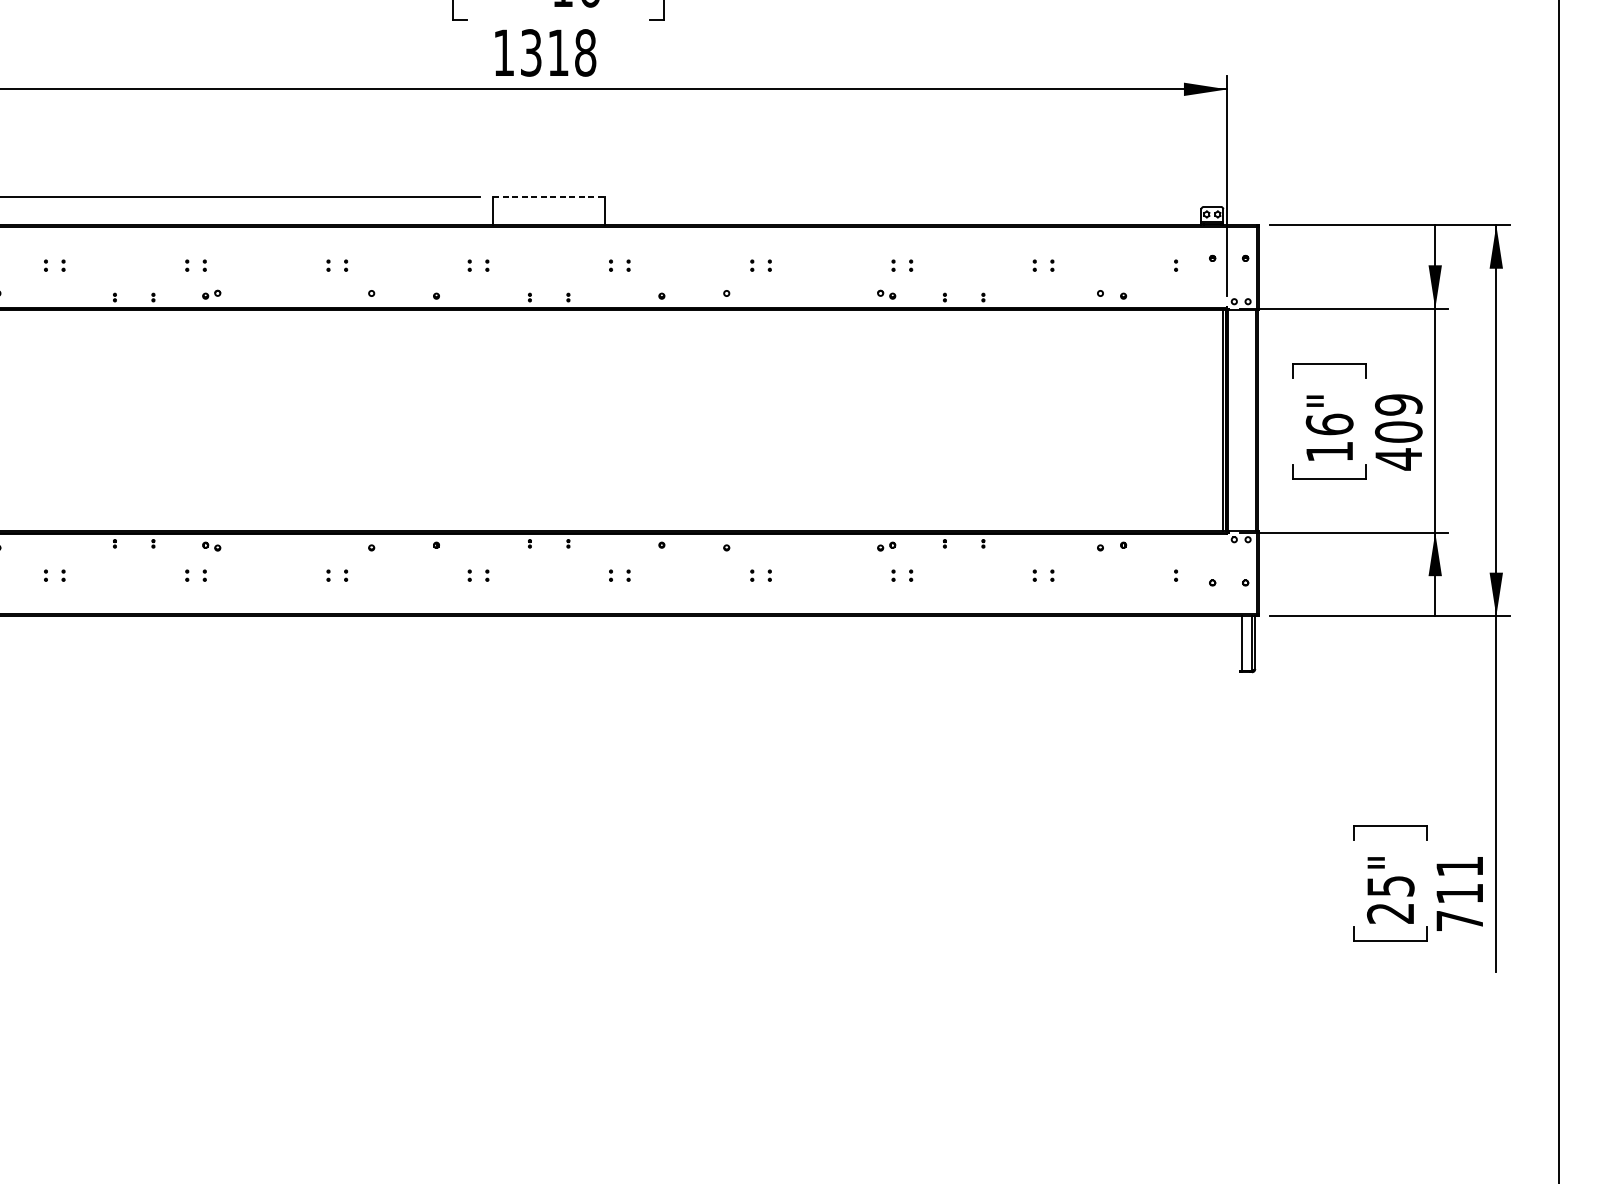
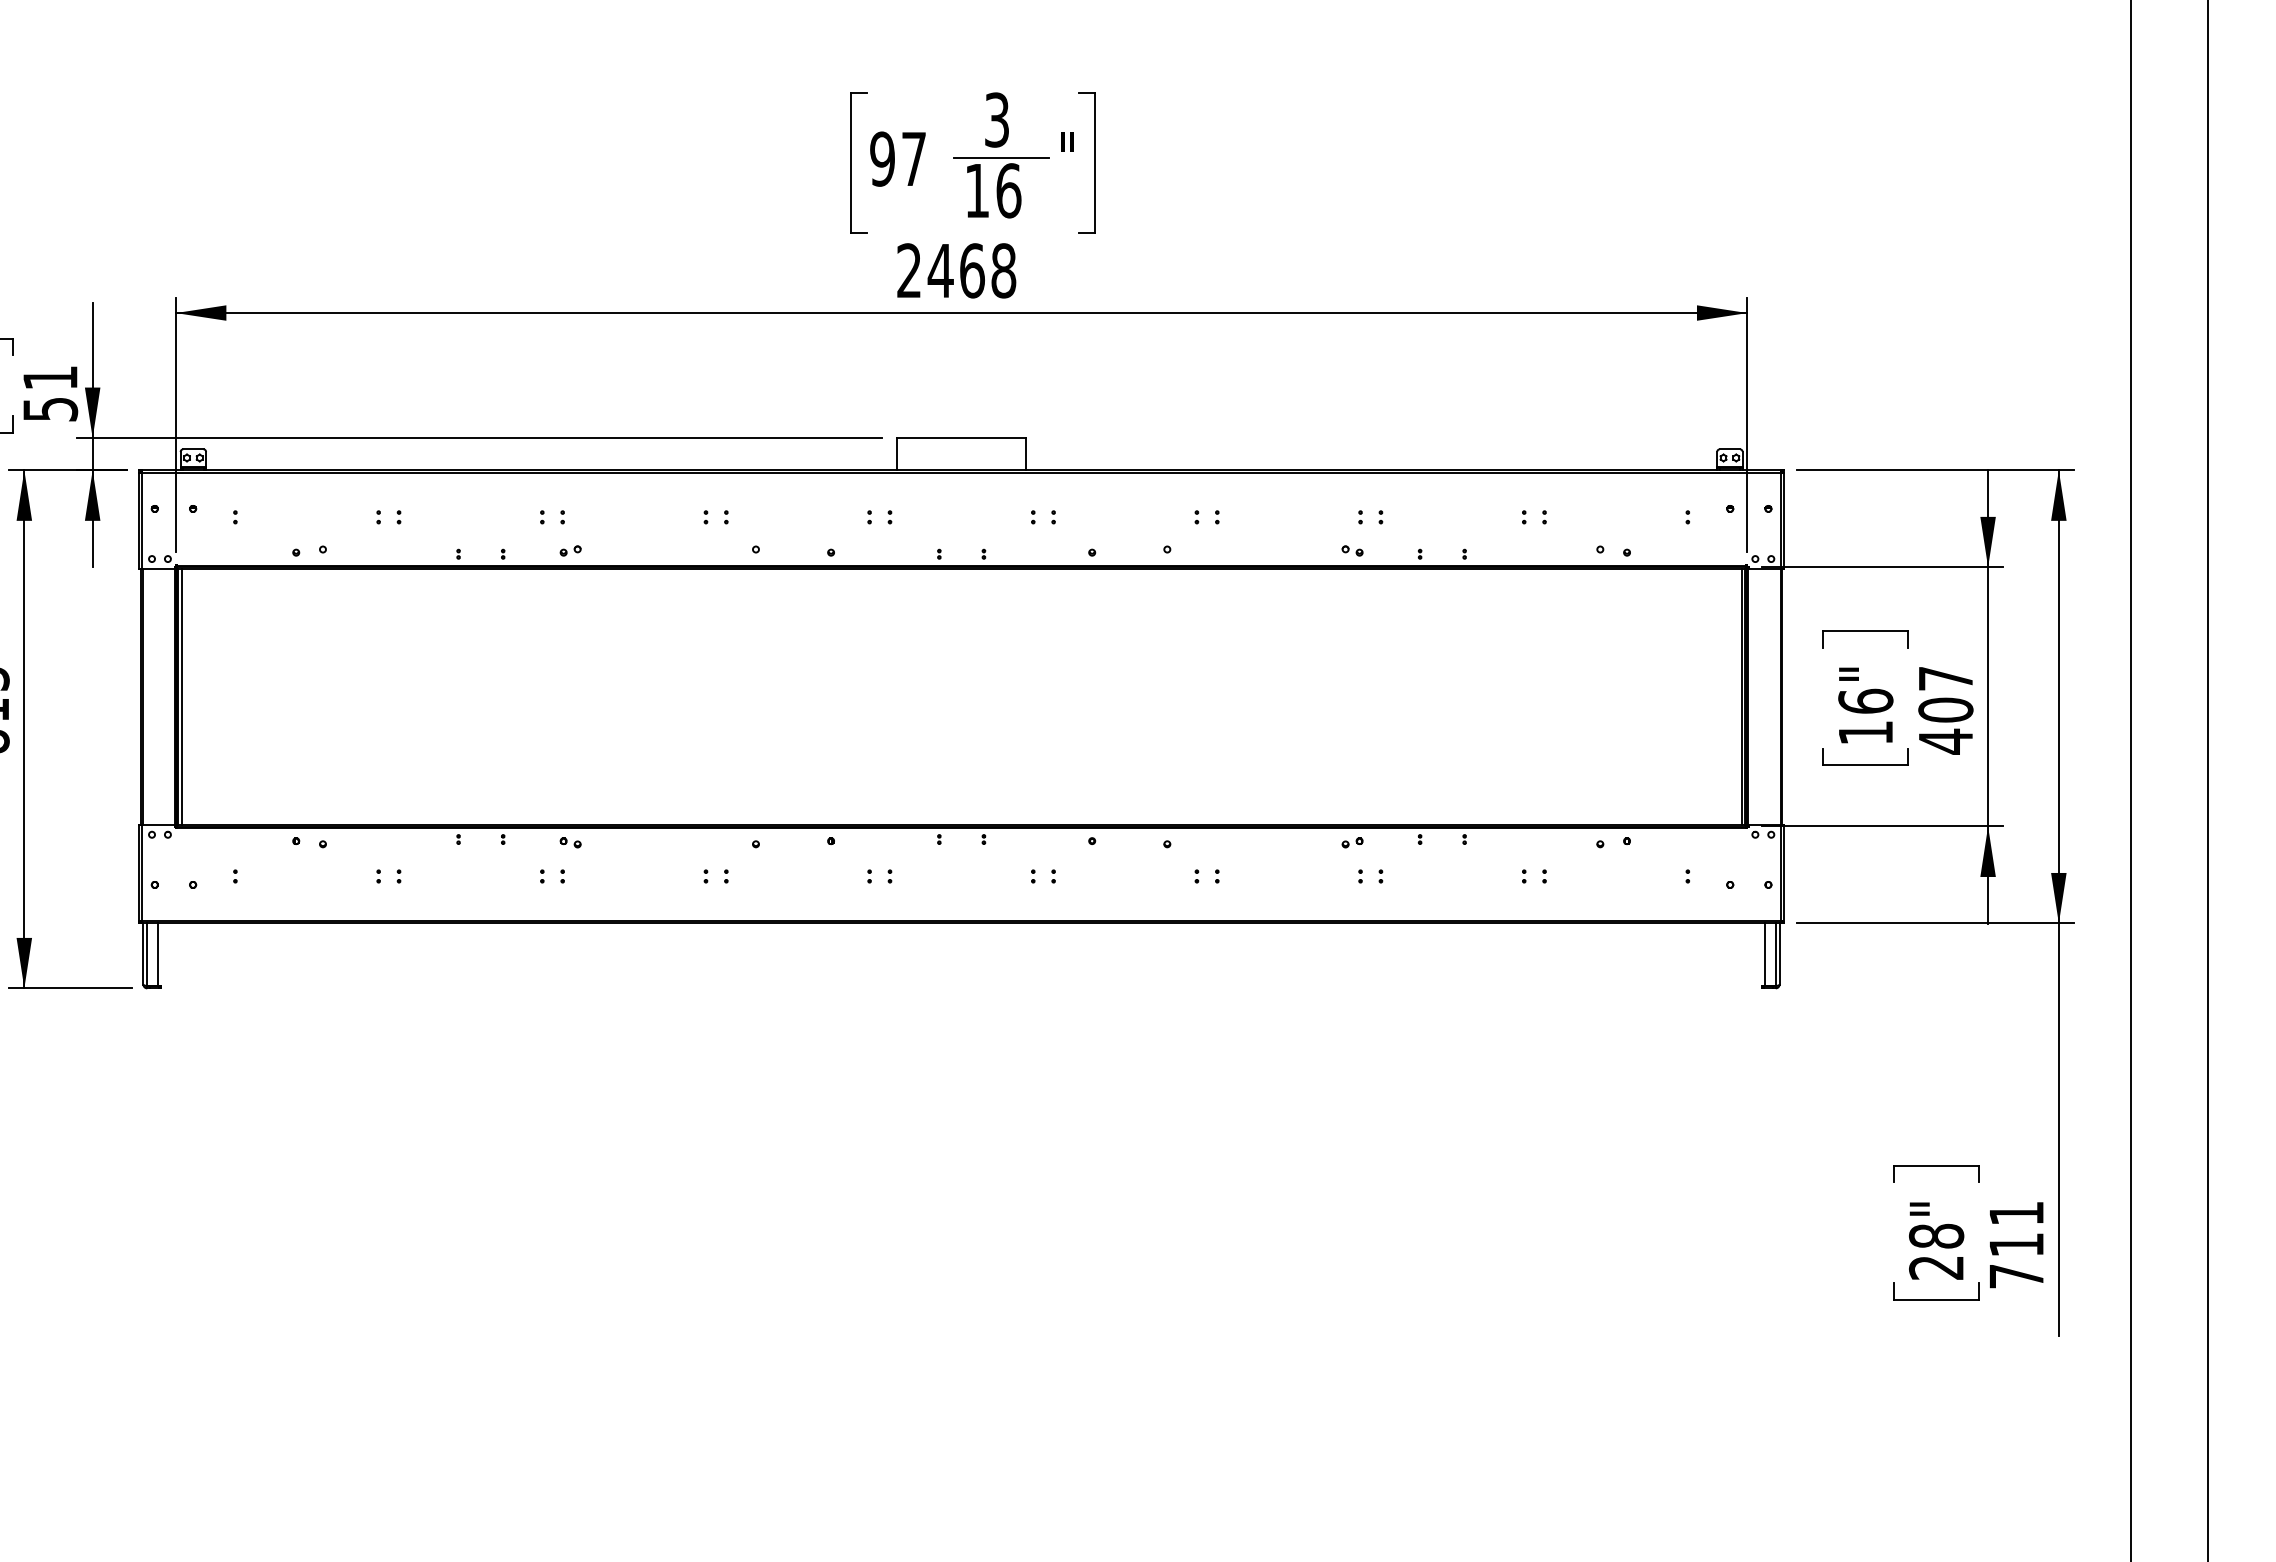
text: (530, 52) -> (940, 270), 1318 -> 2468
line: (549, 197) -> (961, 438), dashed -> solid
text: (1398, 404) -> (1945, 678), 409 -> 407
text: (1390, 885) -> (1936, 1235), 25" -> 28"

